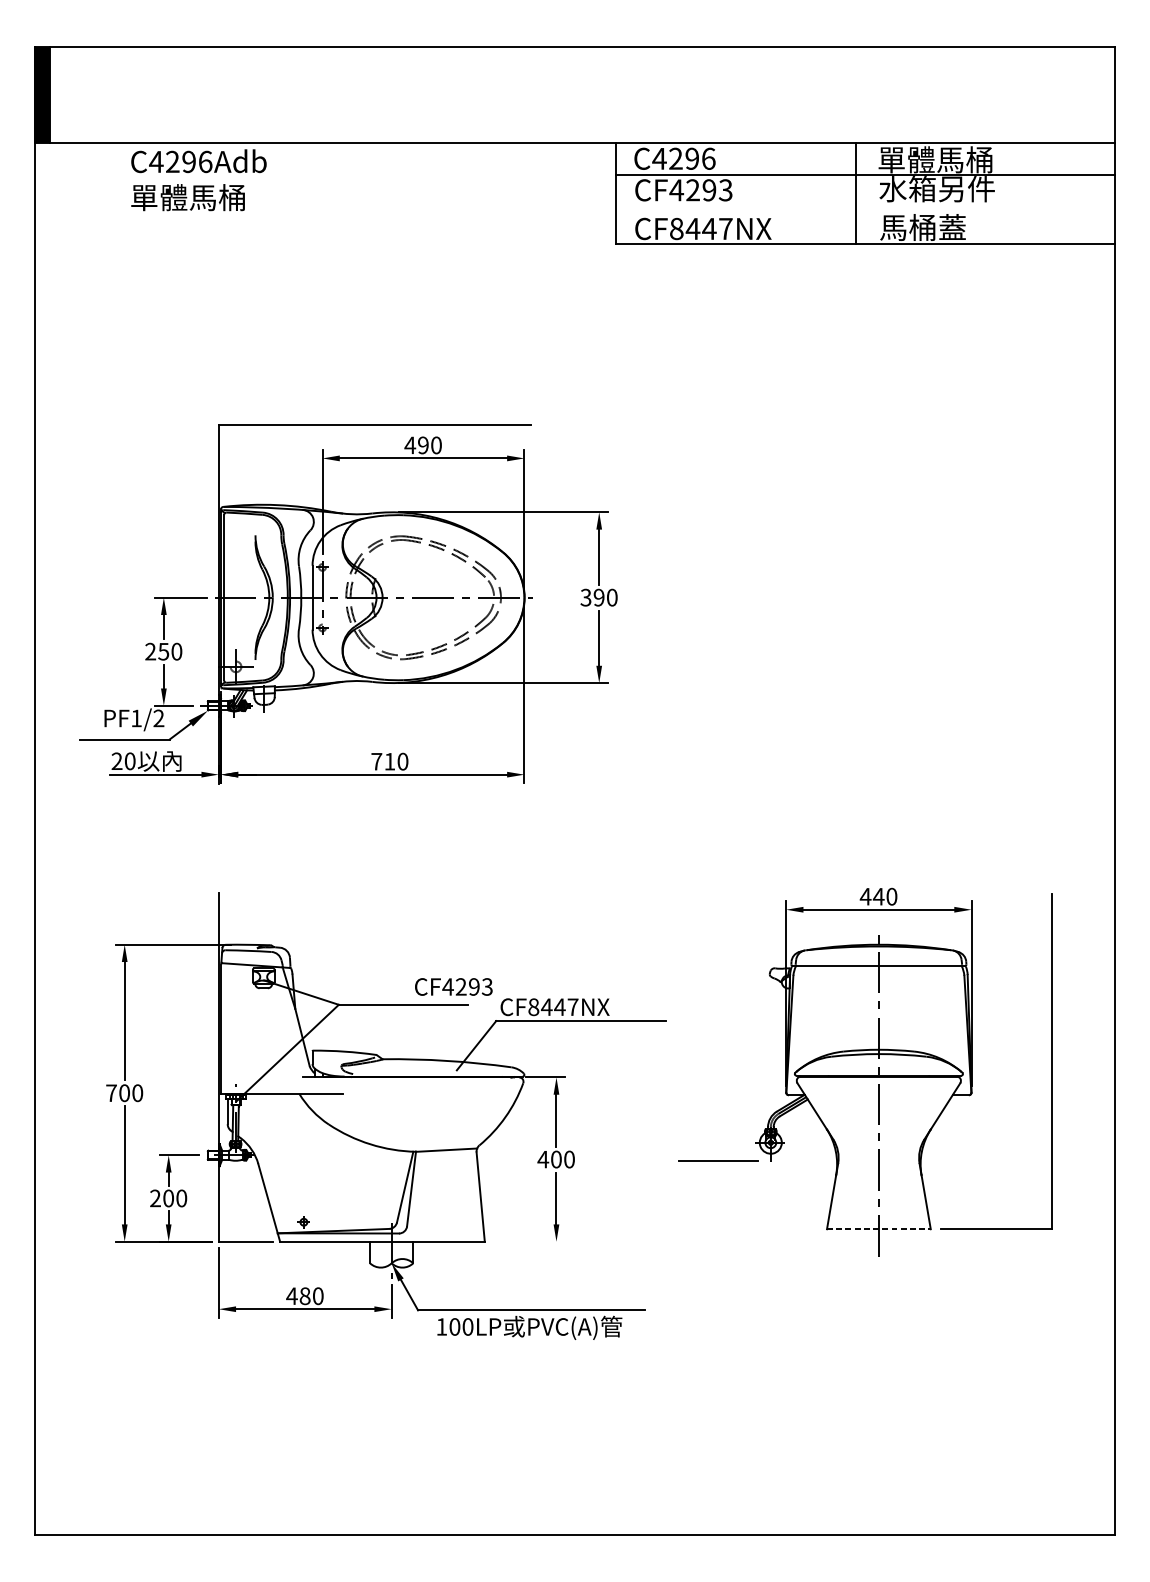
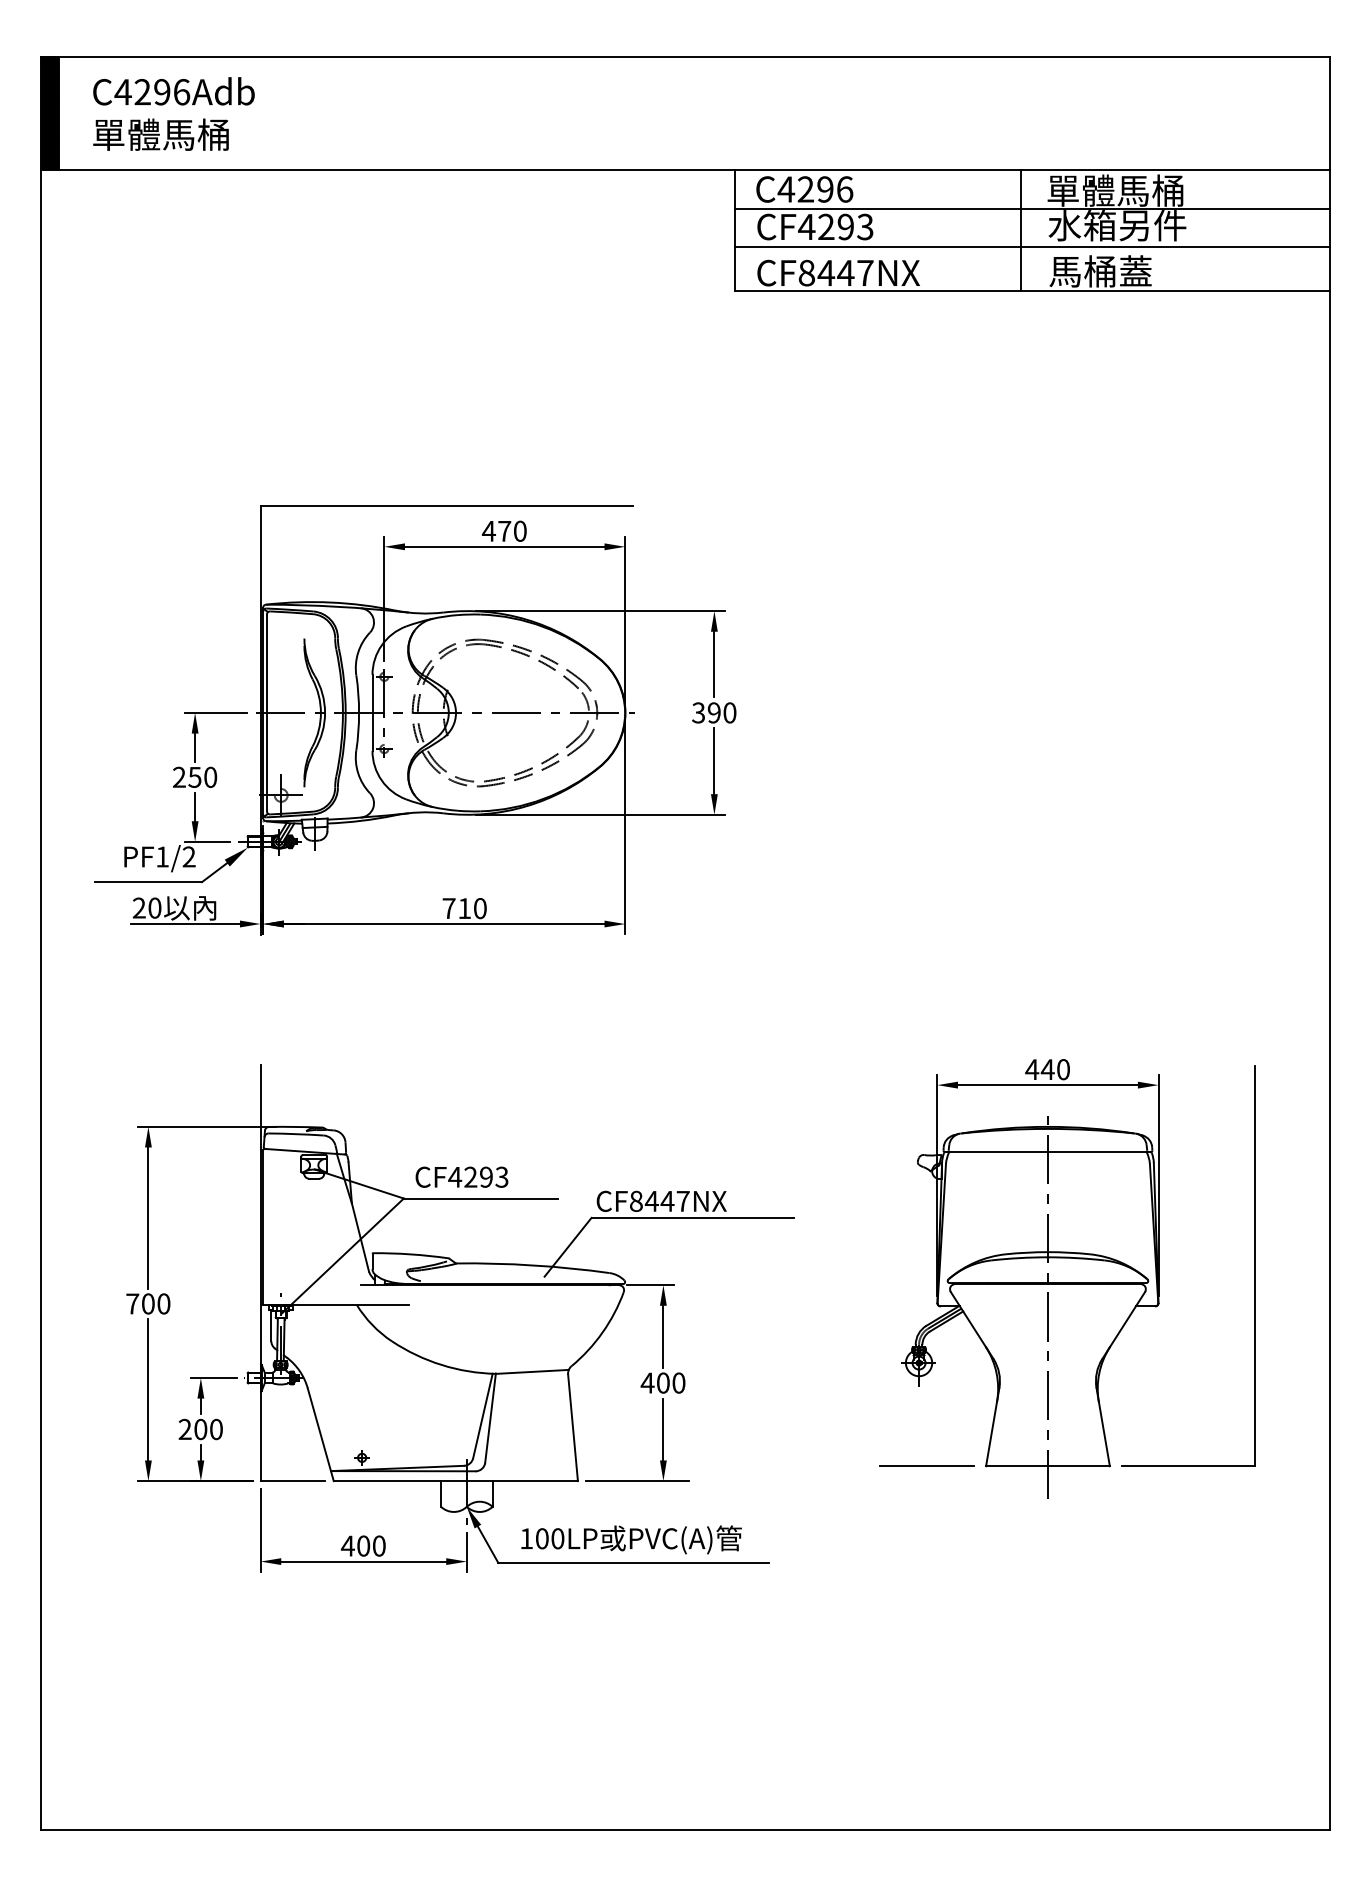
text: (198, 179) -> (173, 113), moved
line: (865, 207) -> (1032, 247), added
text: (423, 444) -> (504, 530), 490 -> 470
text: (453, 986) -> (461, 1176), moved
line: (718, 1160) -> (926, 1465), moved
line: (878, 1229) -> (1047, 1466), dashed -> solid
line: (534, 1242) -> (637, 1481), added
text: (305, 1296) -> (363, 1546), 480 -> 400
text: (529, 1327) -> (631, 1539), moved

